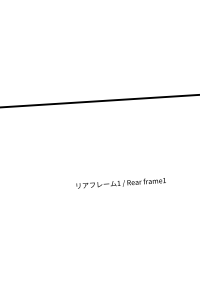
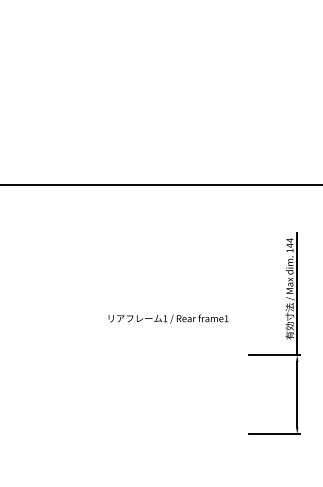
text: (121, 183) -> (168, 318), moved

